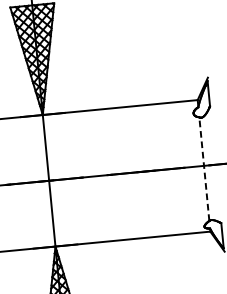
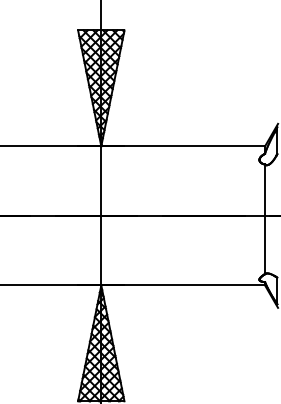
line: (204, 169) -> (265, 219), dashed -> solid

